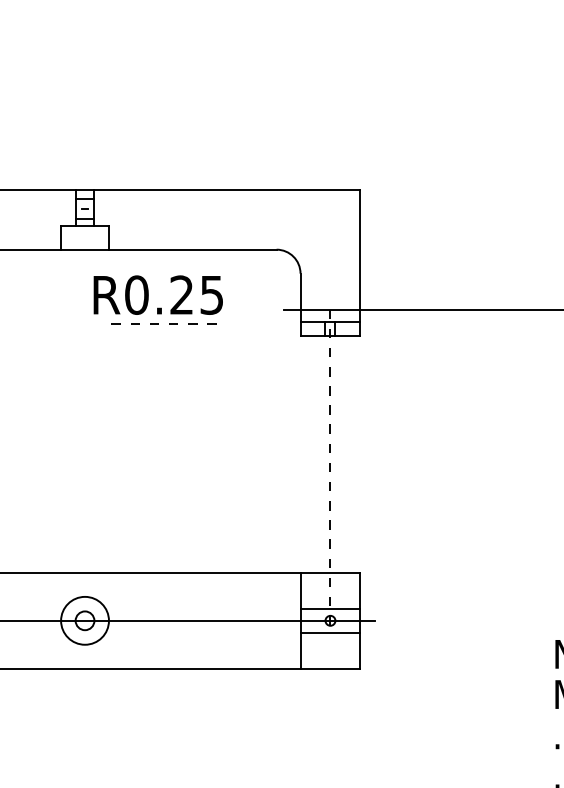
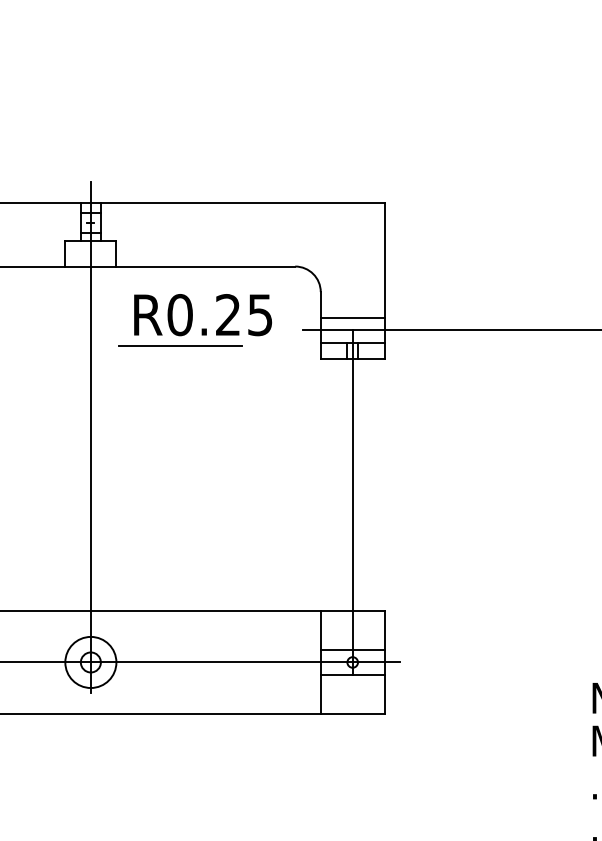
text: (157, 295) -> (202, 315), moved
line: (330, 297) -> (352, 317), added
line: (169, 323) -> (180, 345), dashed -> solid
line: (84, 409) -> (90, 437), added
line: (330, 471) -> (352, 503), dashed -> solid

